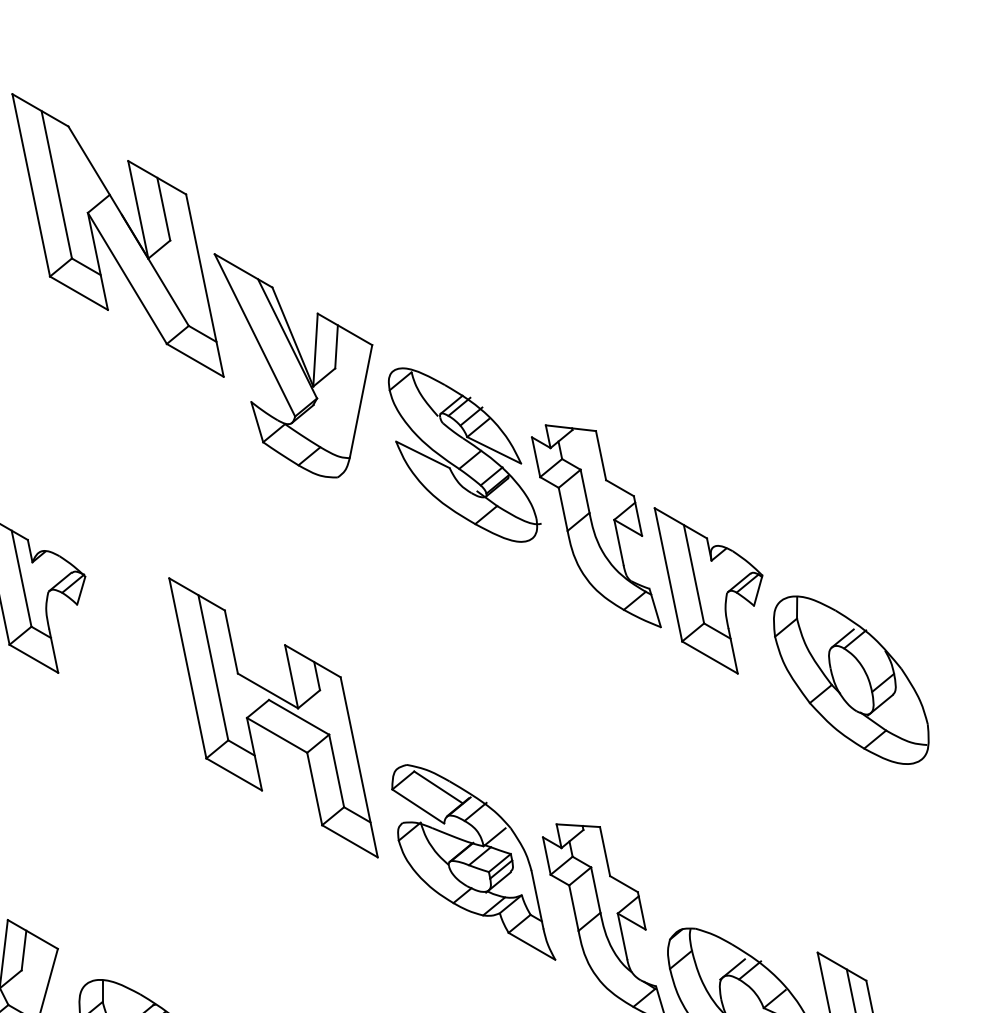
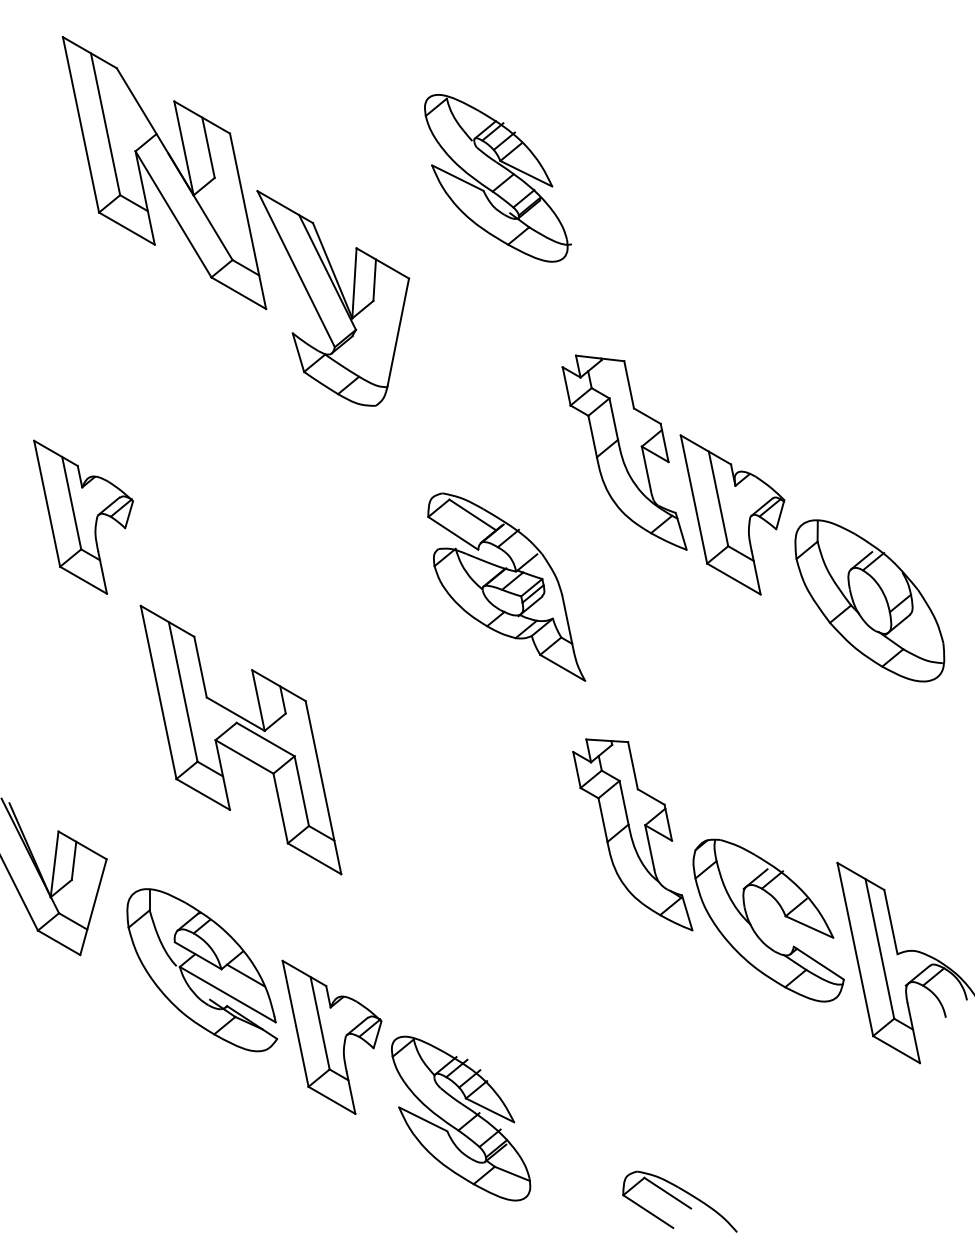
part: (464, 455) -> (497, 178), moved
part: (272, 717) -> (240, 739), moved
part: (473, 861) -> (506, 586), moved

